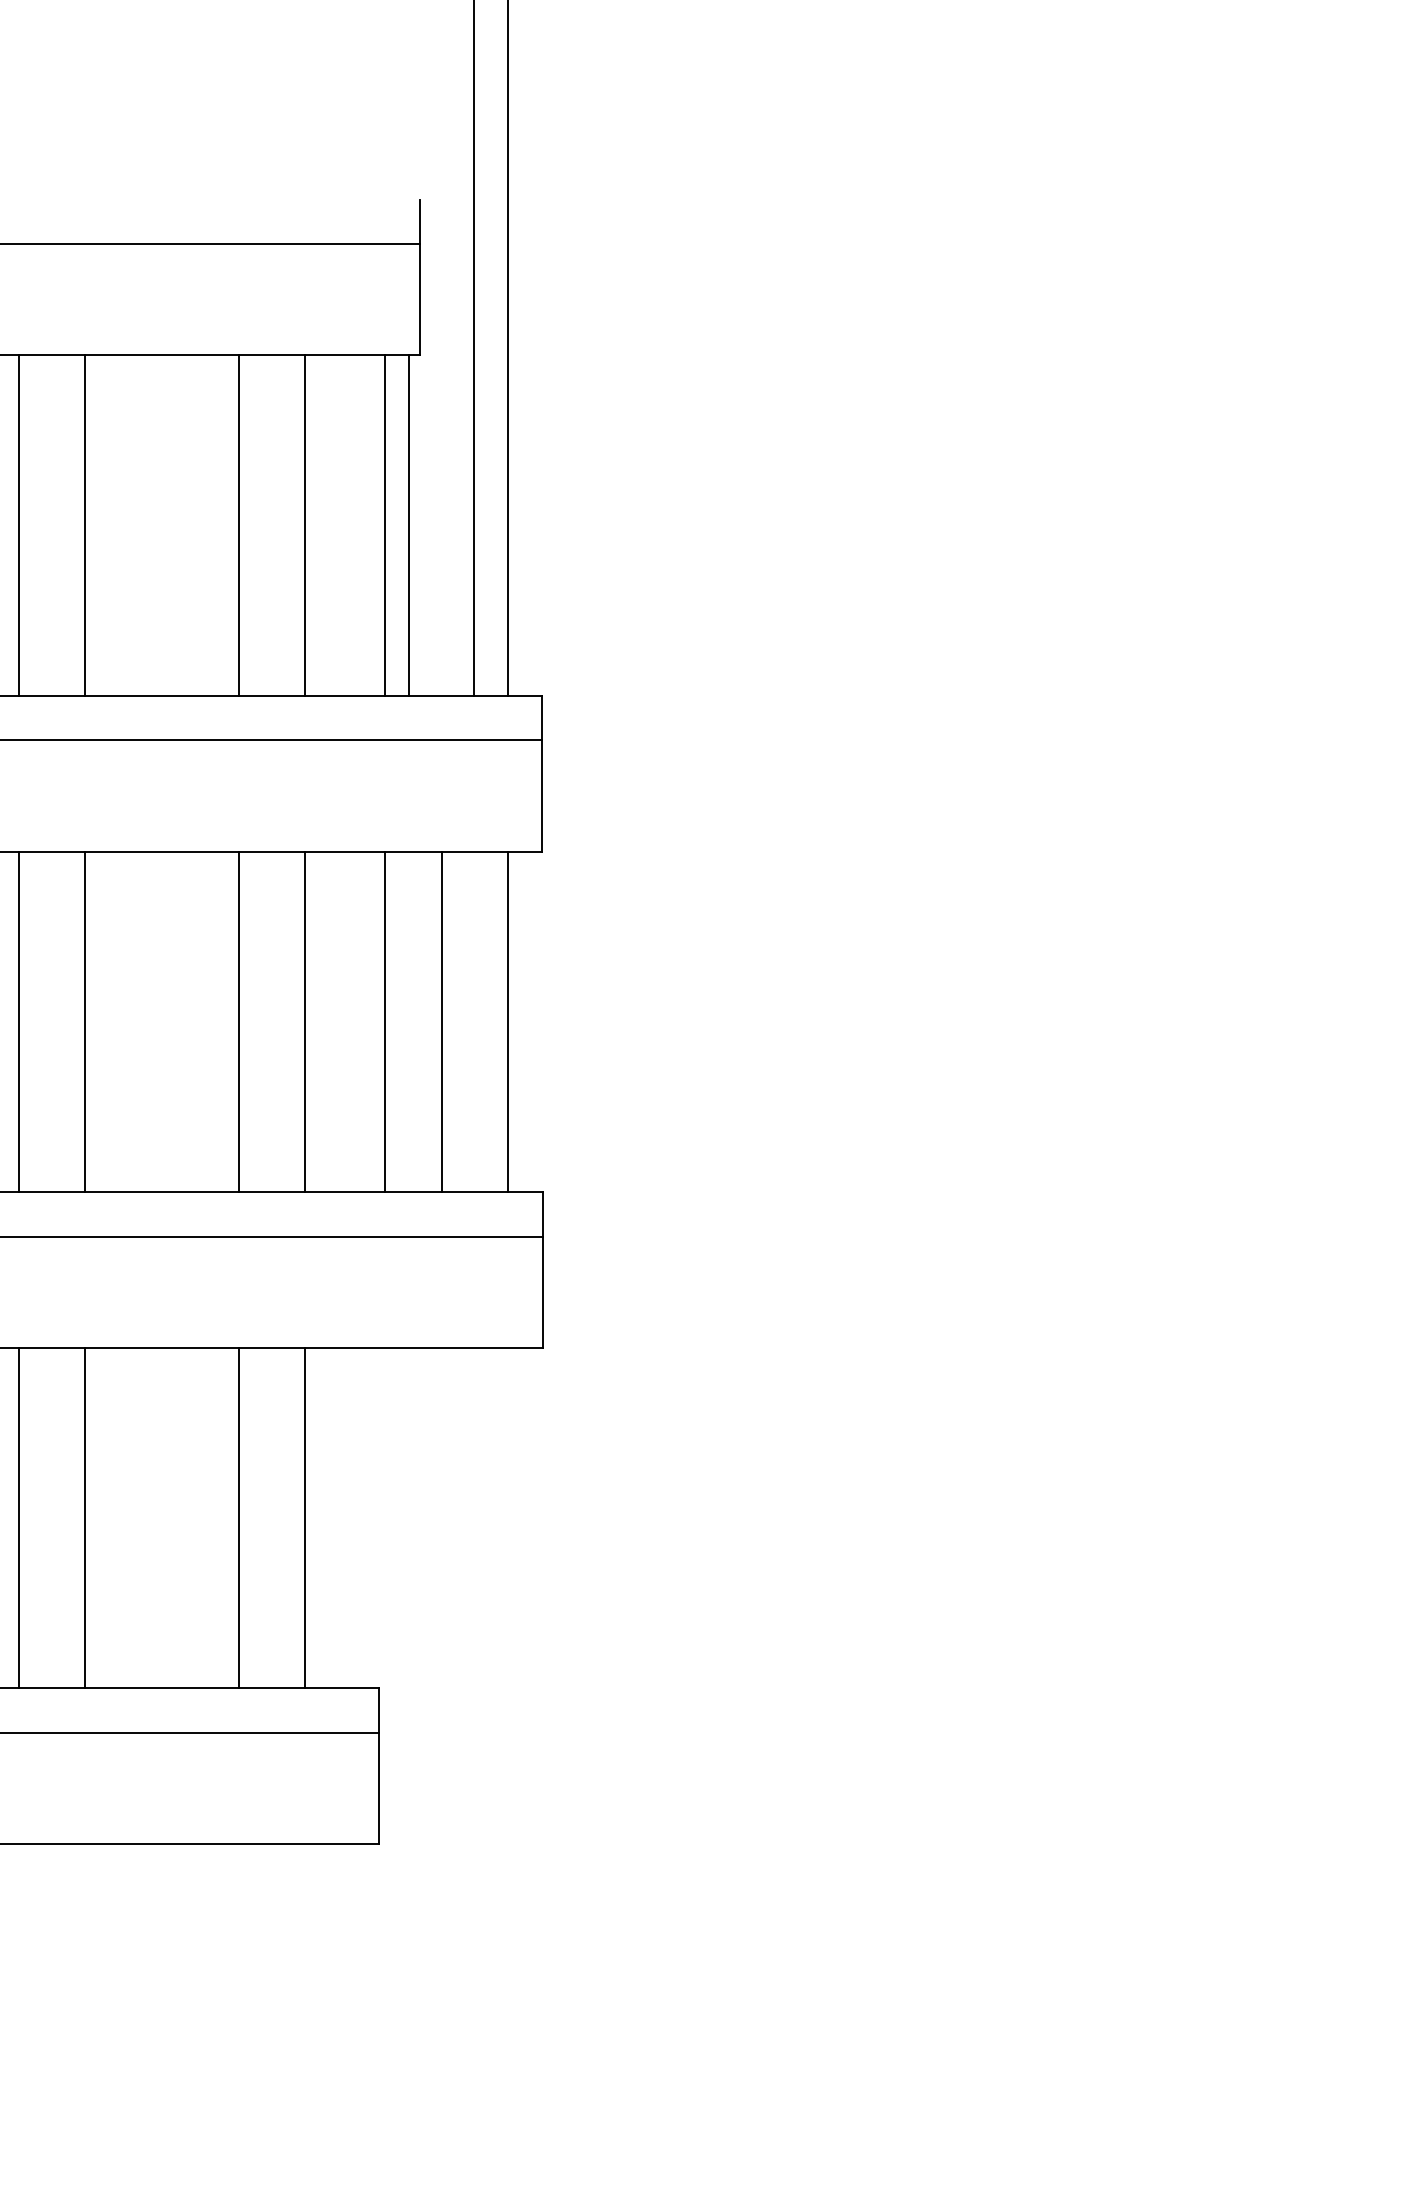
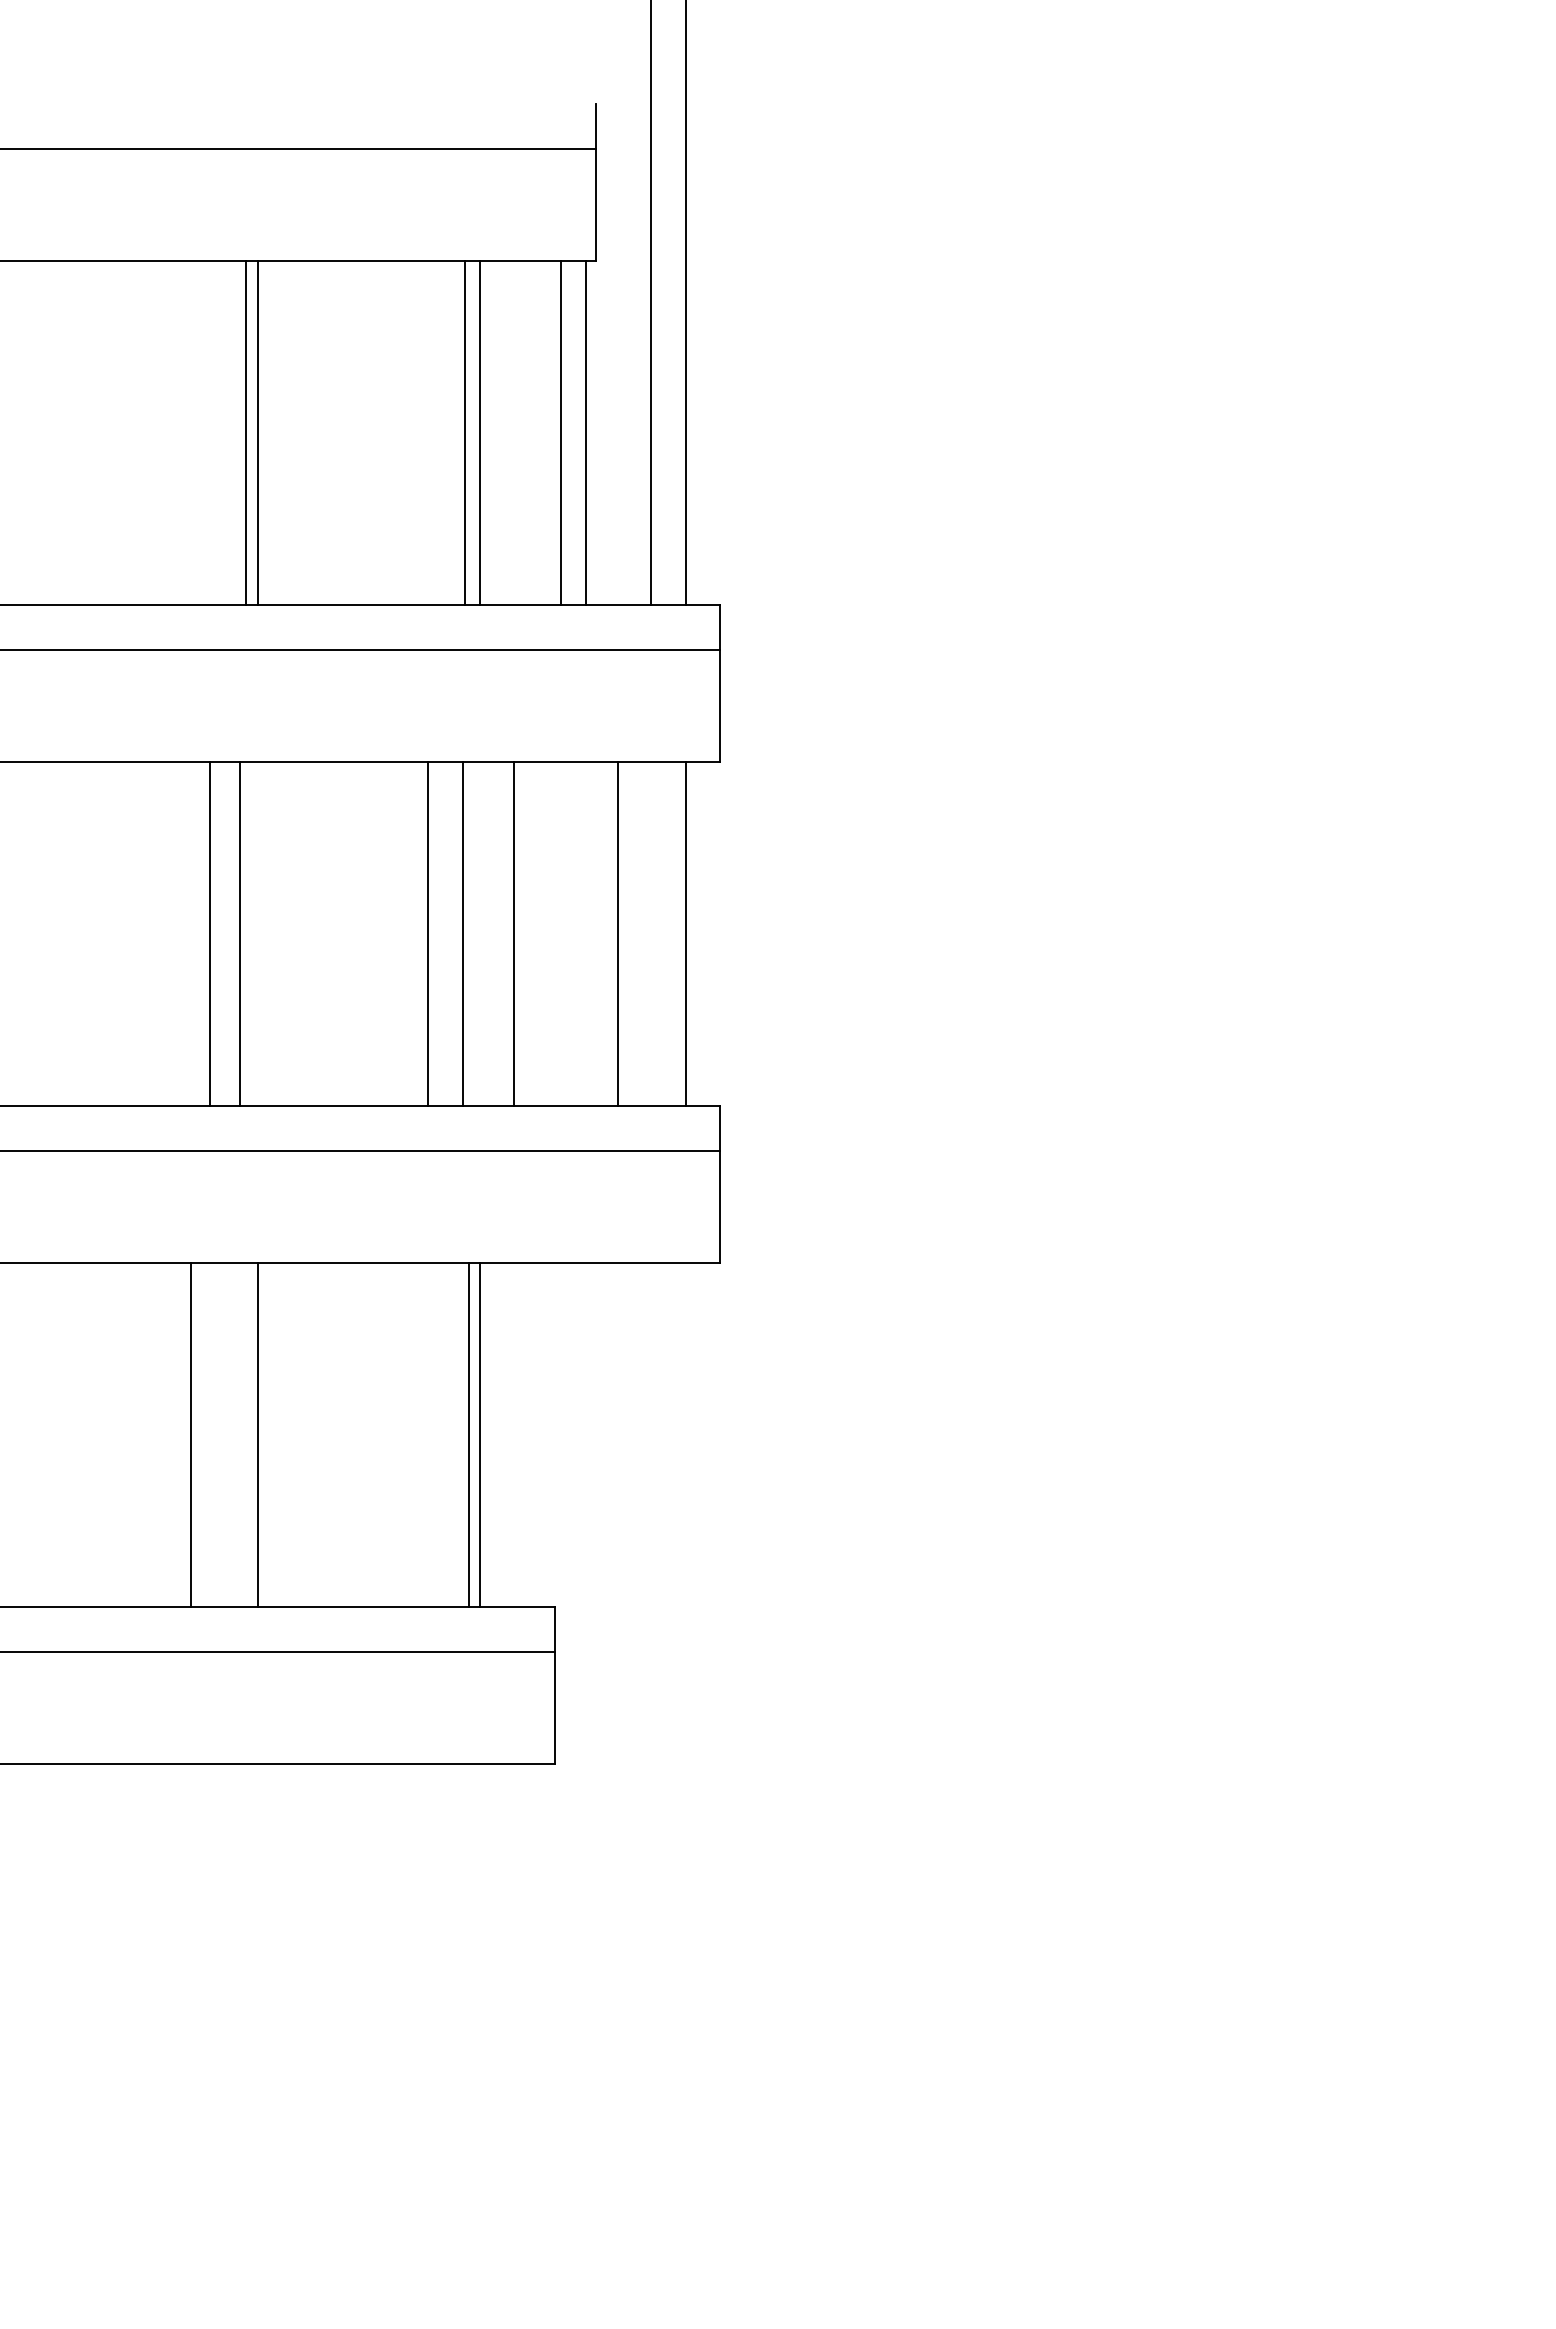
line: (19, 525) -> (246, 432), moved
line: (239, 525) -> (464, 432), moved
line: (19, 1022) -> (240, 934), moved
line: (85, 1022) -> (210, 934), moved
line: (239, 1022) -> (462, 934), moved
line: (305, 1022) -> (428, 934), moved
line: (385, 1022) -> (514, 934), moved
line: (239, 1518) -> (468, 1435), moved

